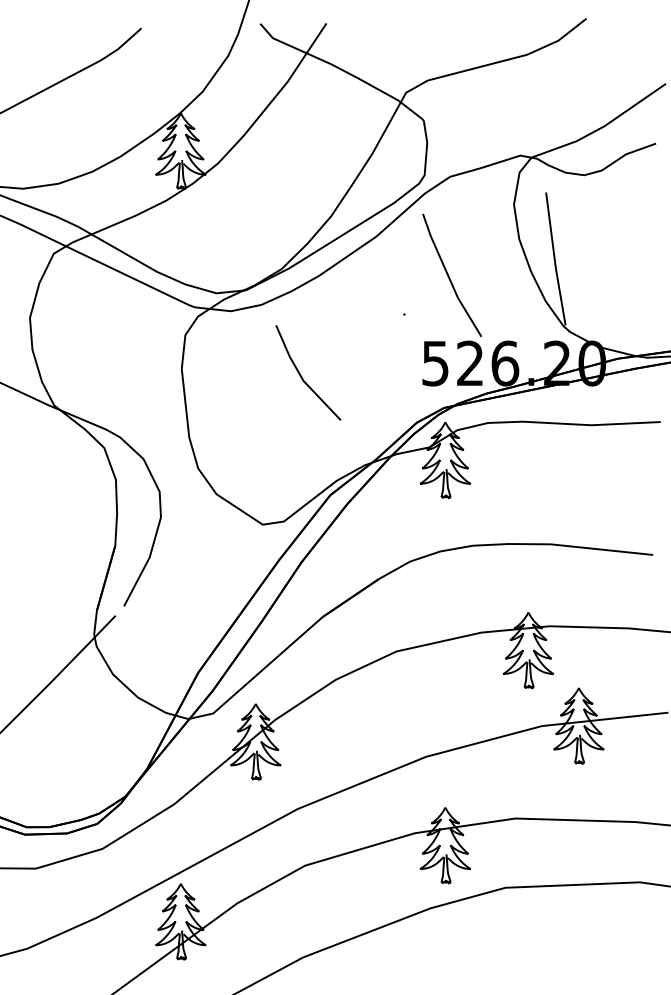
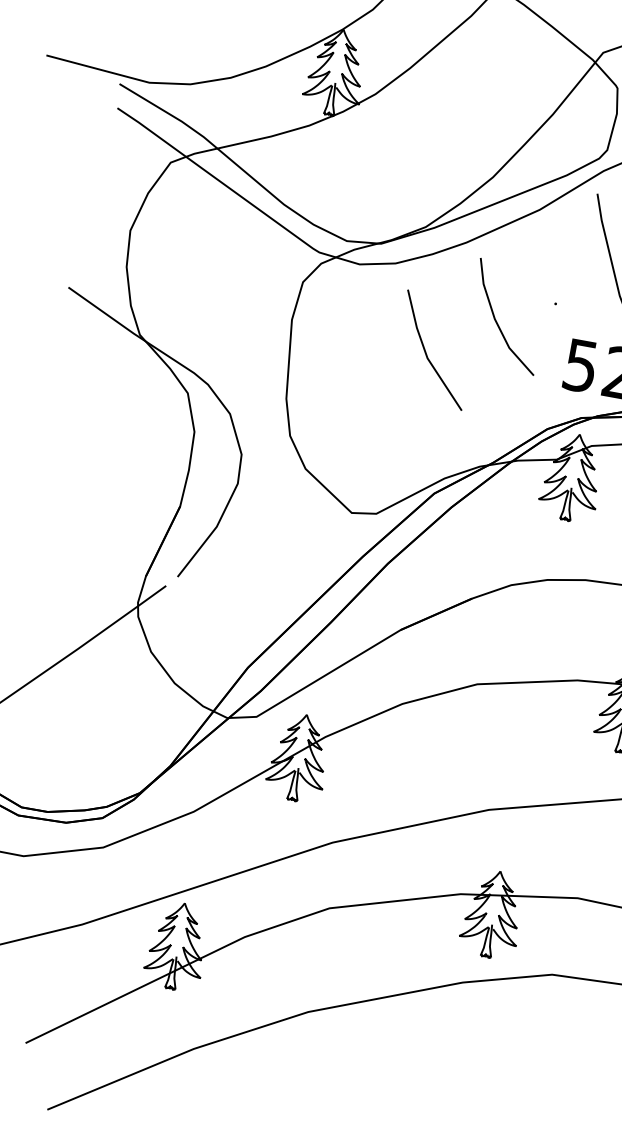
line: (357, 338) -> (497, 321), added

